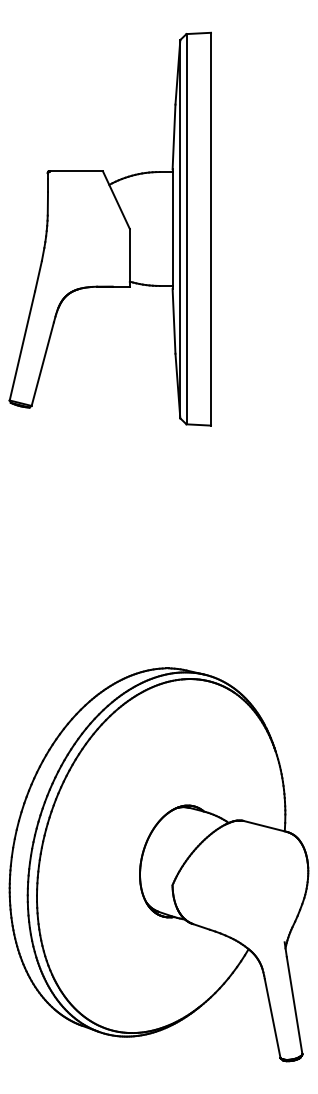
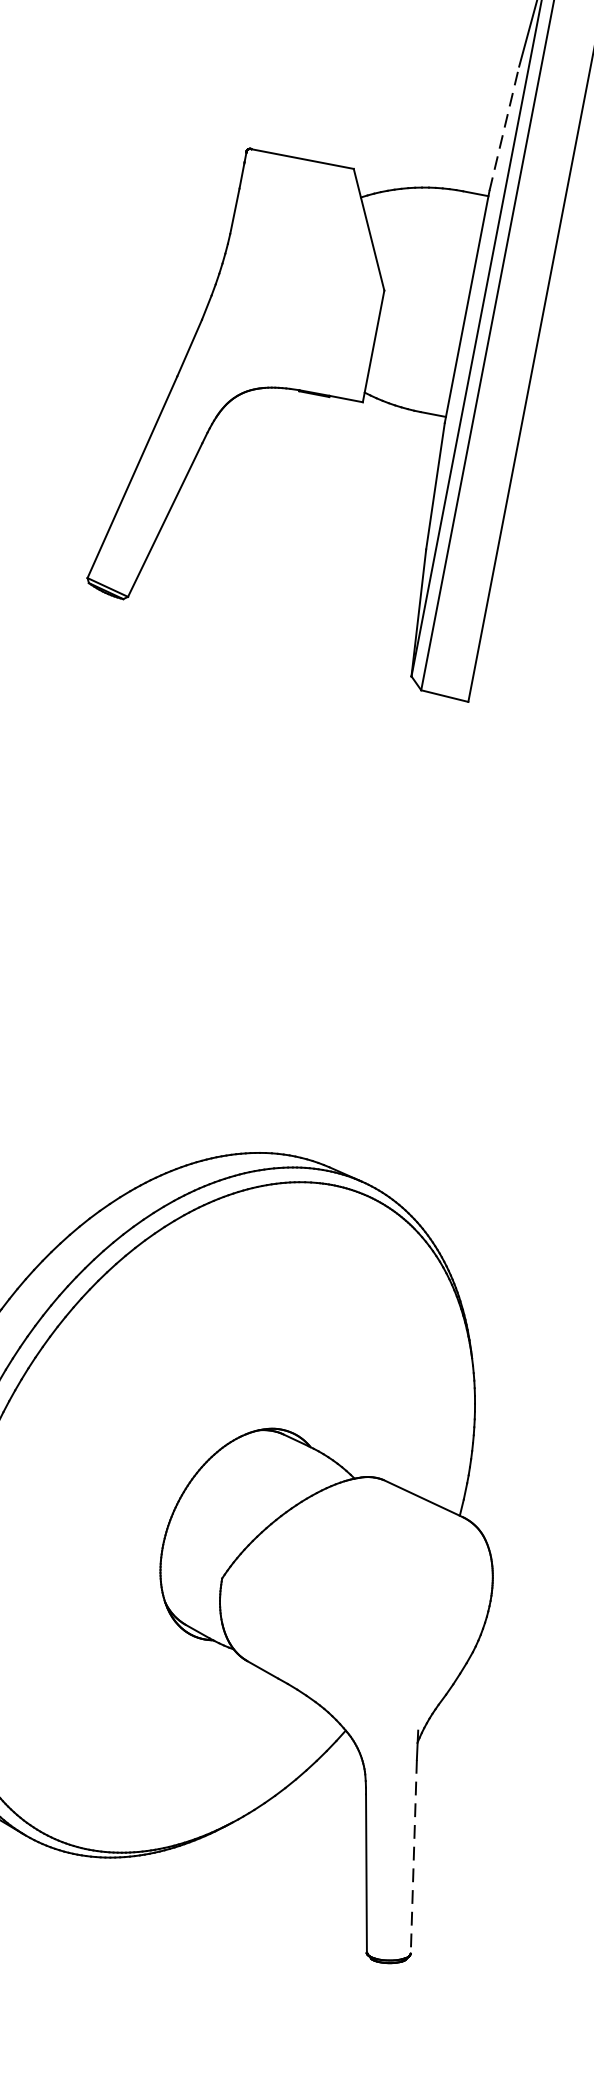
line: (174, 136) -> (505, 127), solid -> dashed
line: (294, 1005) -> (413, 1856), solid -> dashed

